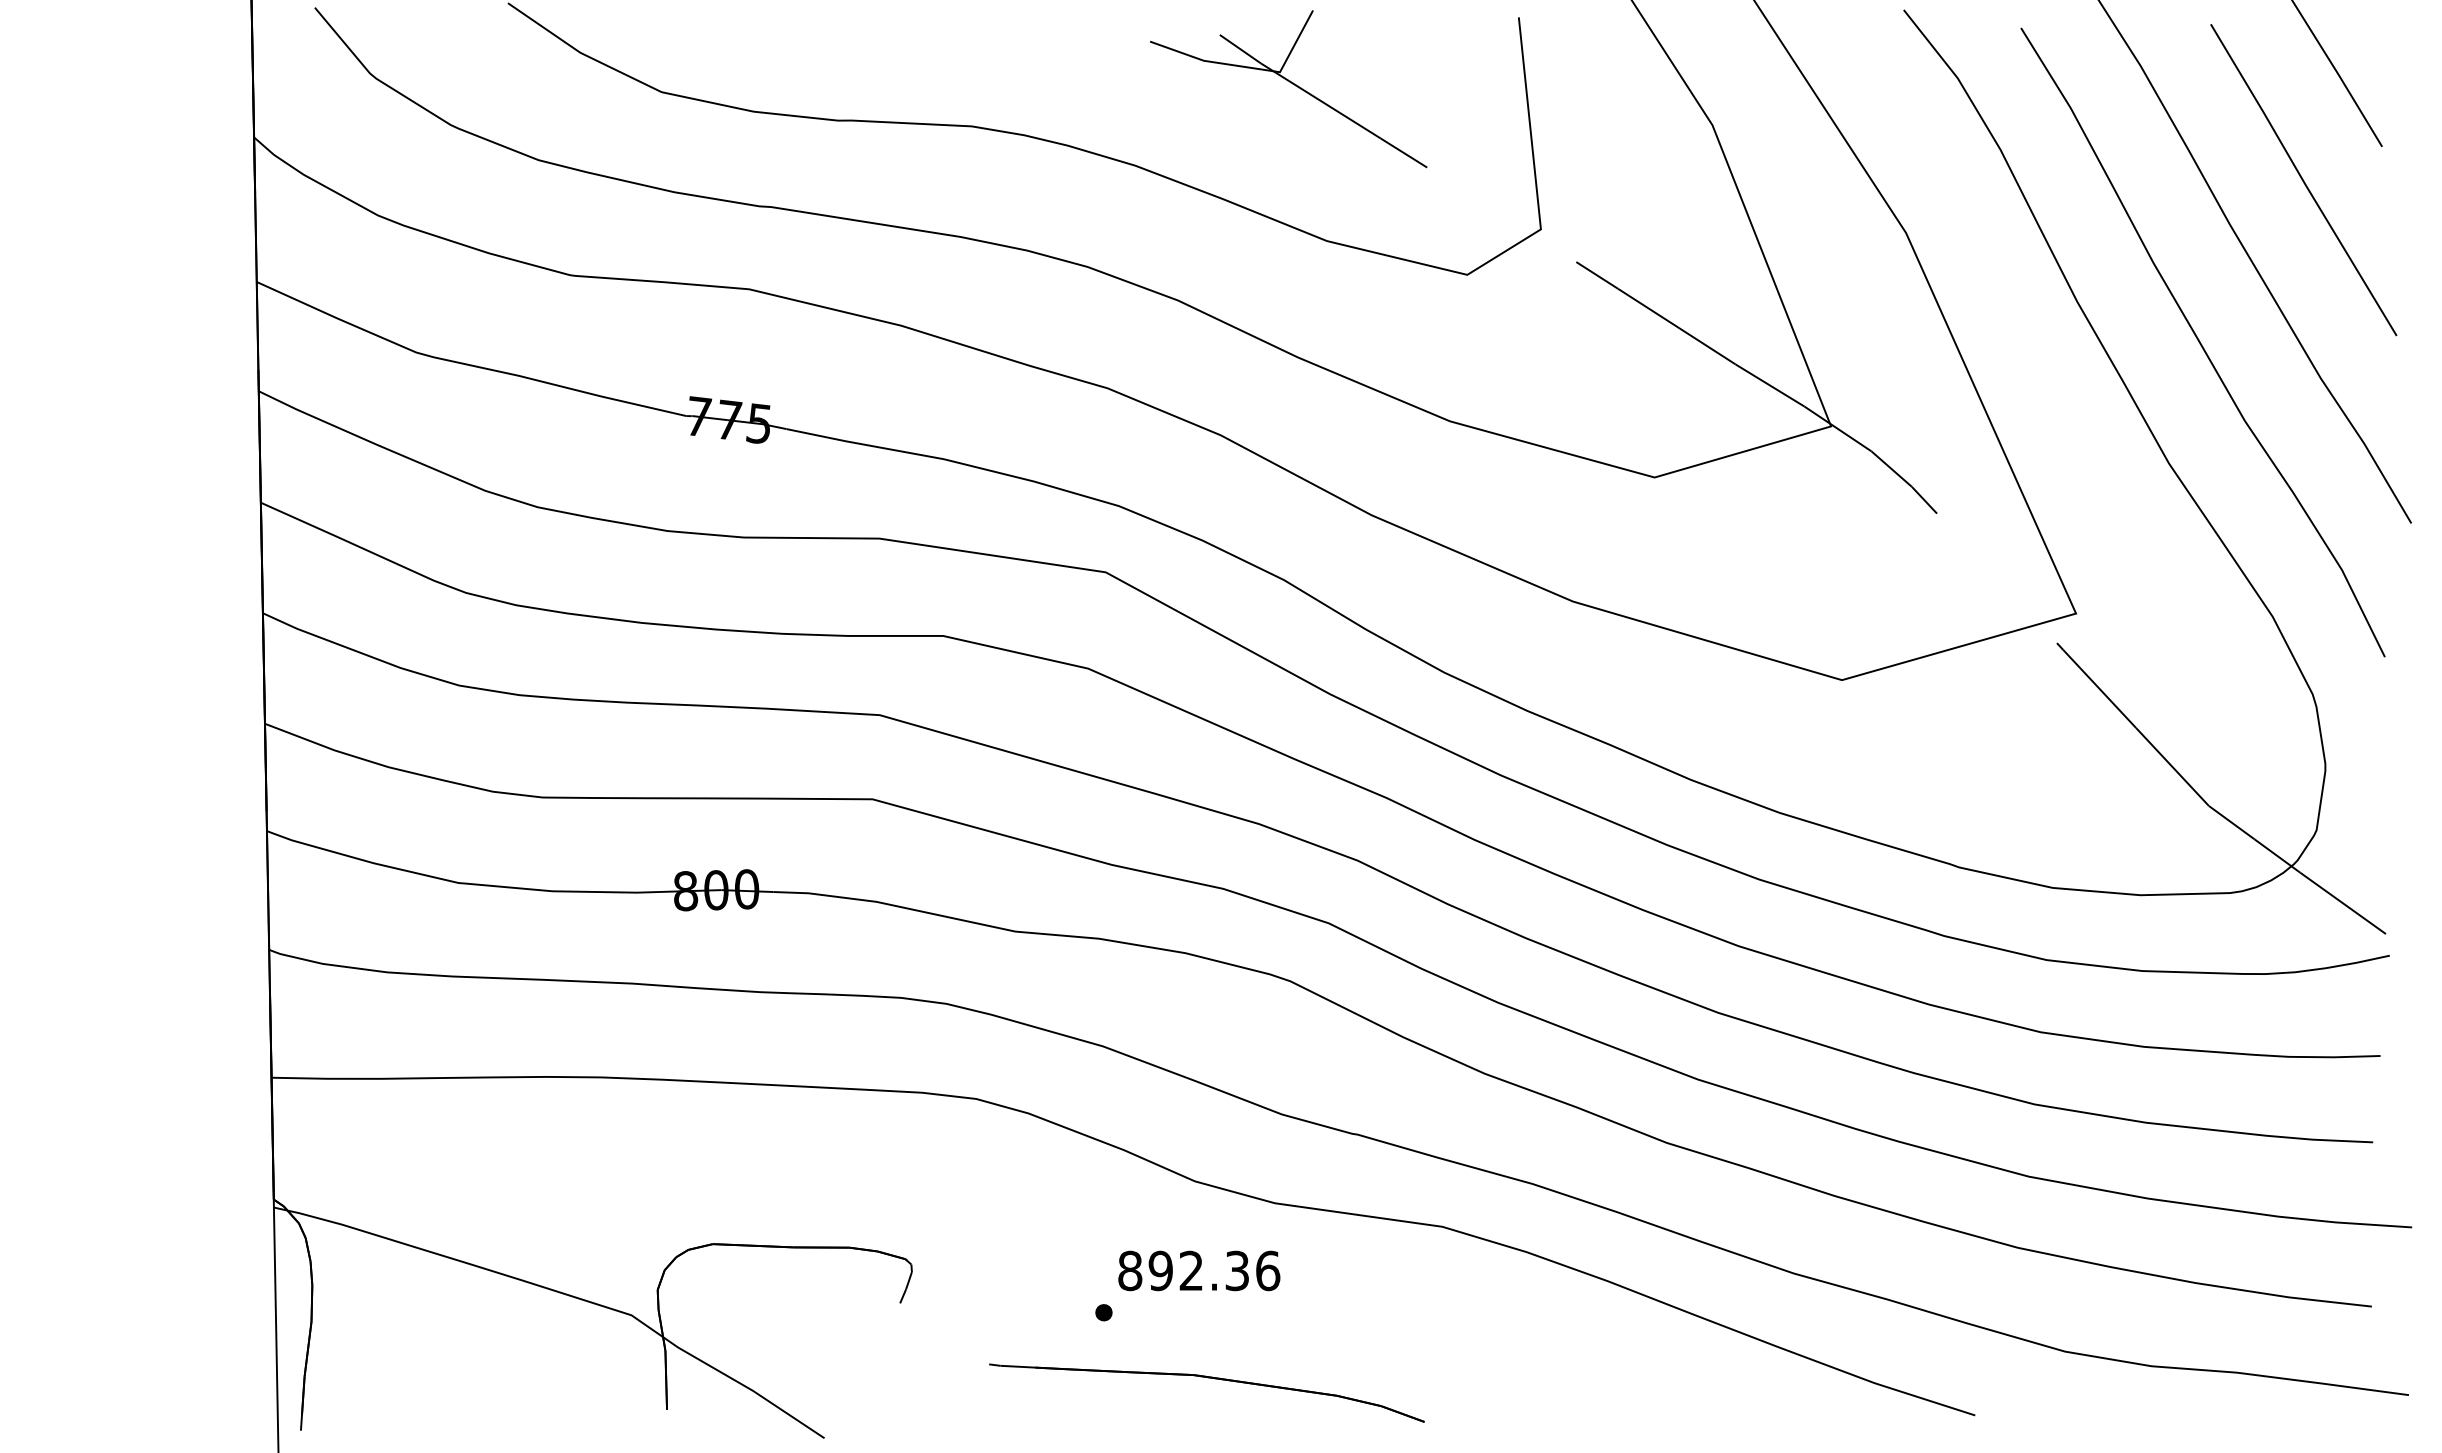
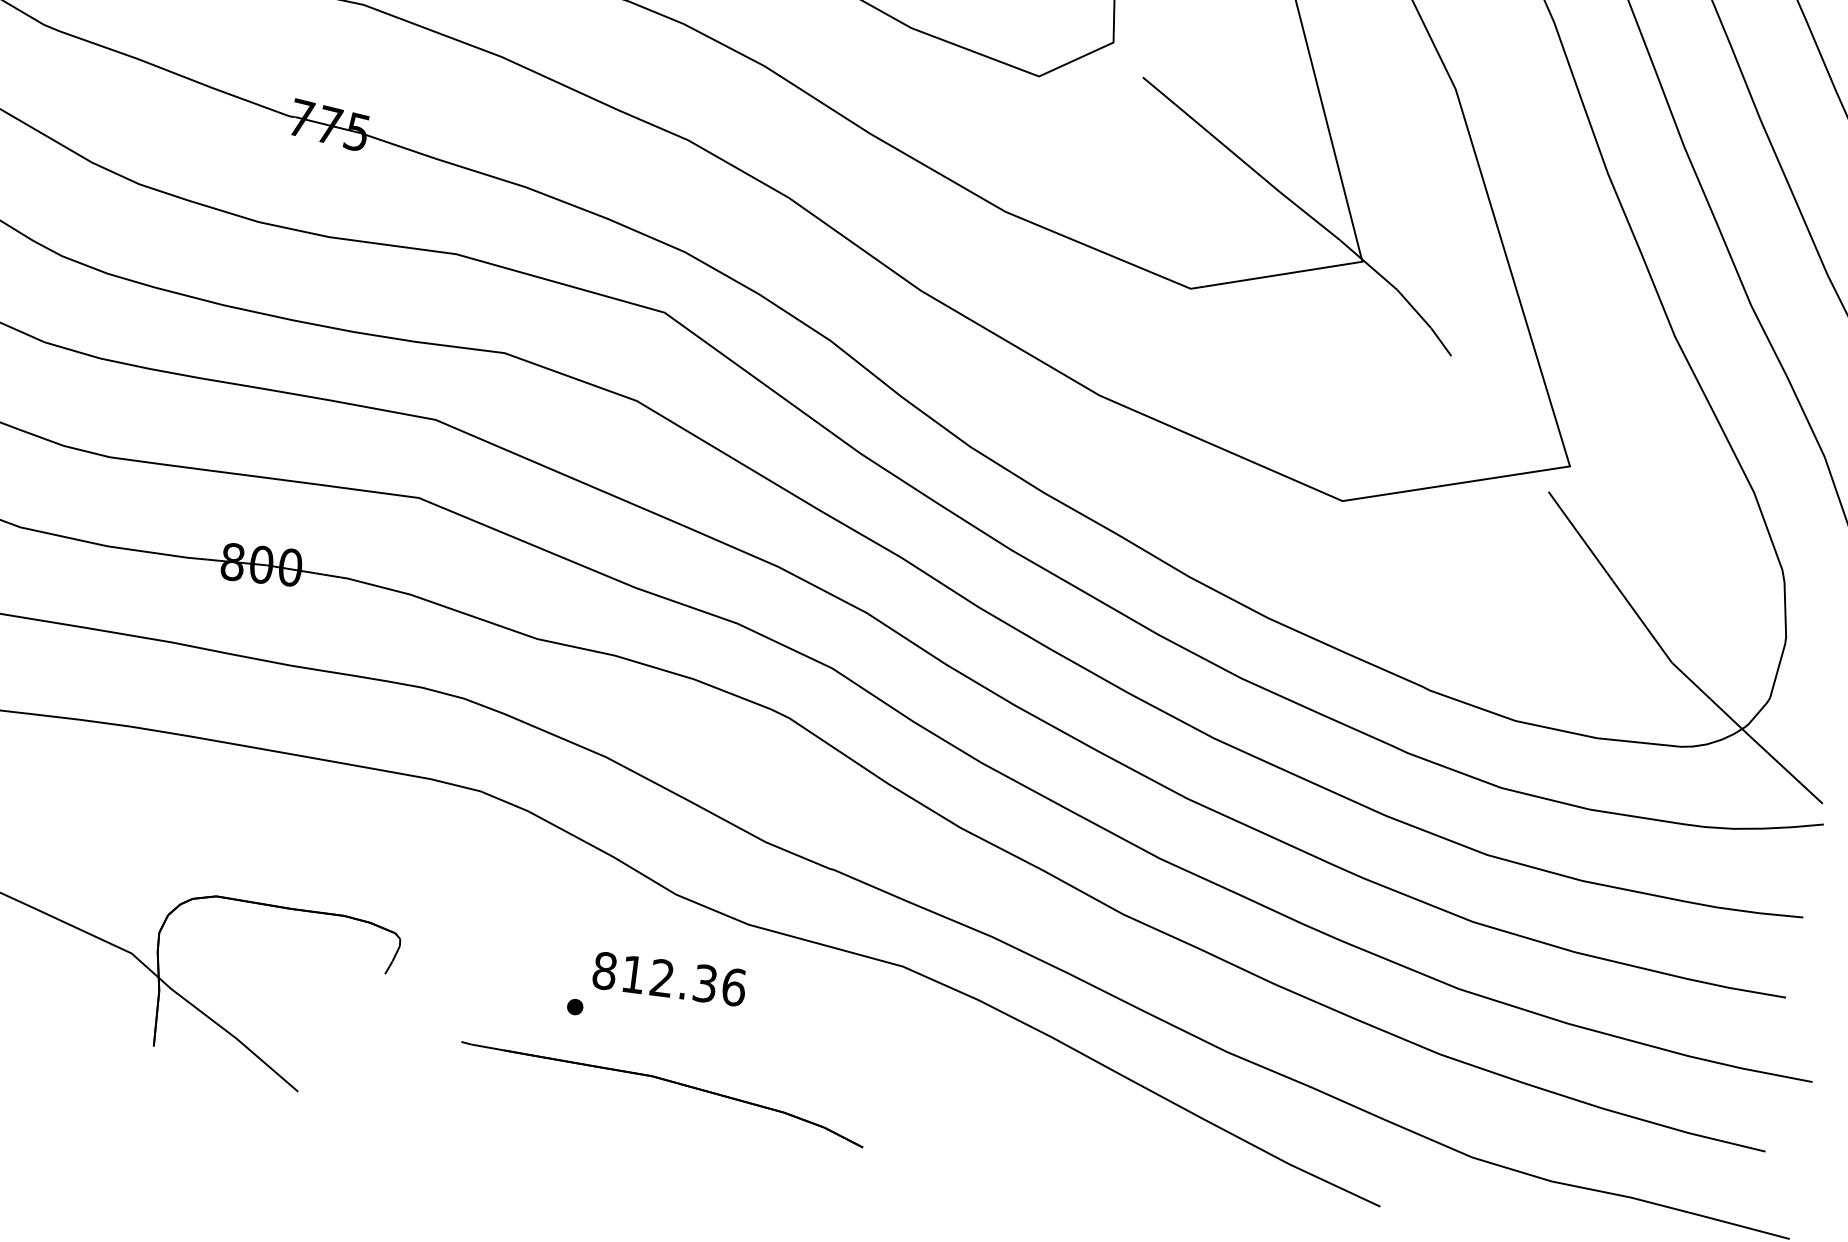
text: (1160, 1270) -> (633, 974), 892.36 -> 812.36

